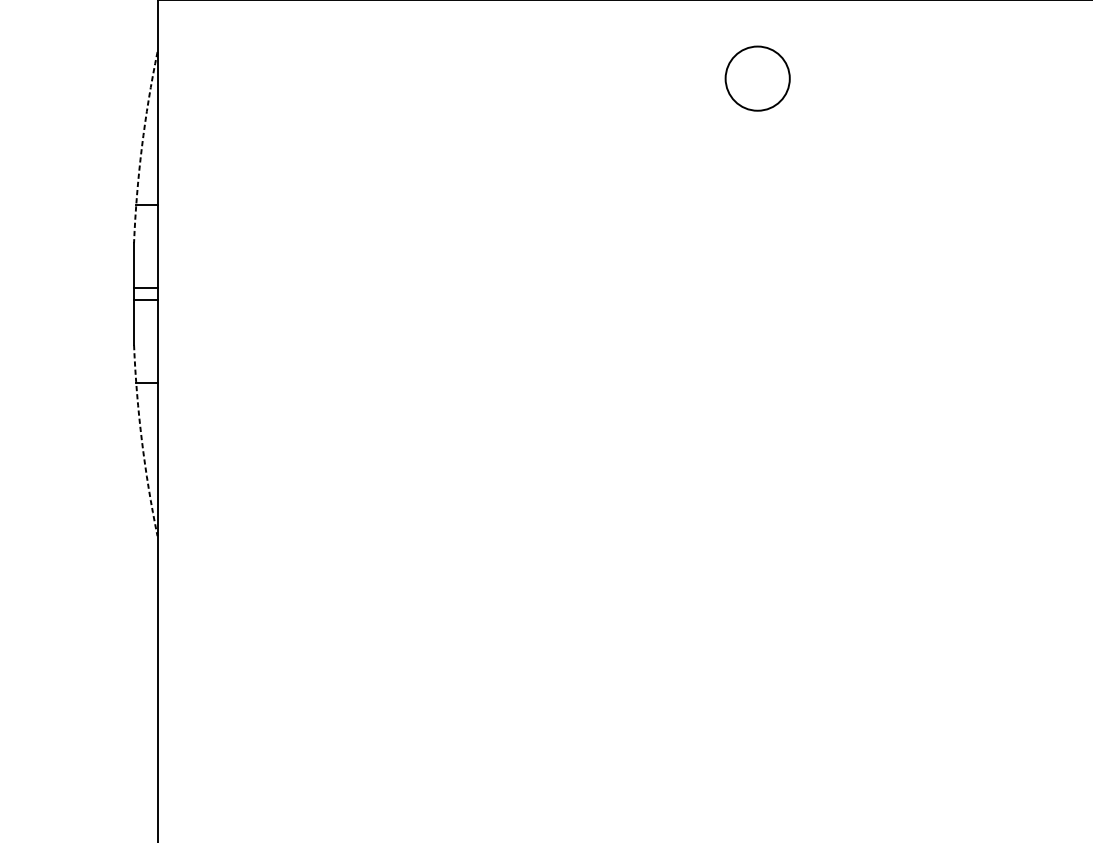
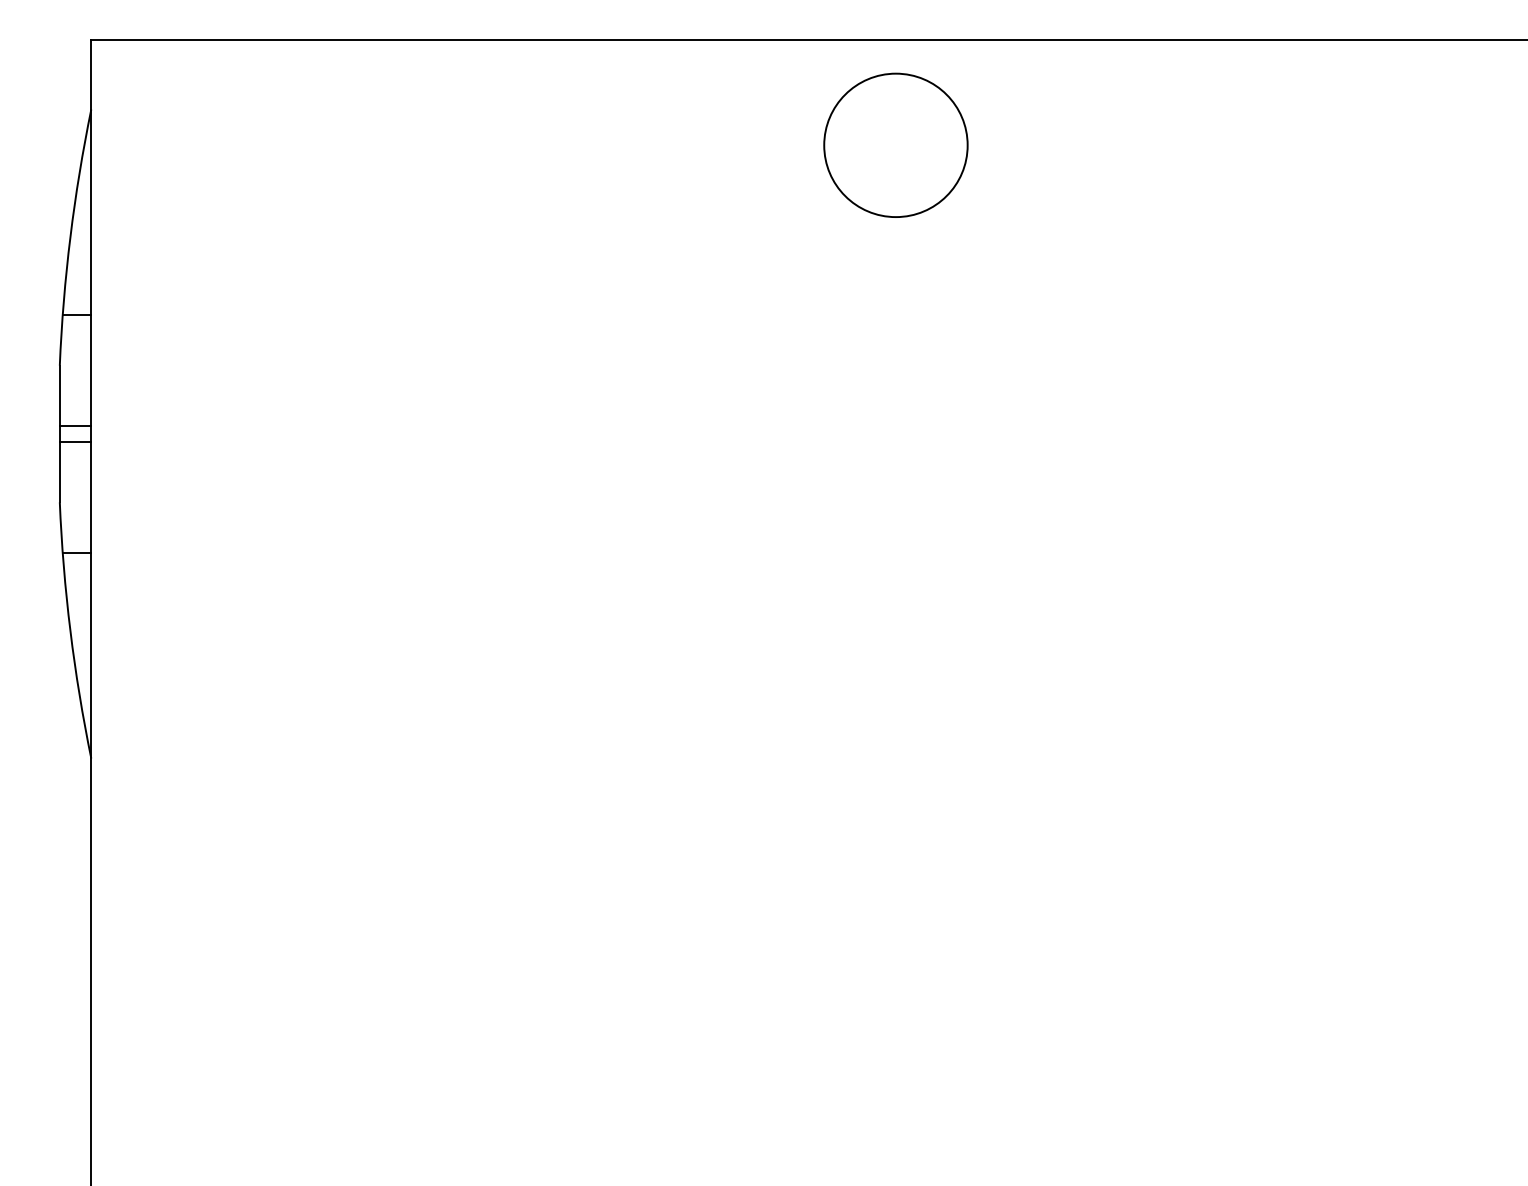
circle: (757, 78) -> (895, 144), size x1.67
arc: (142, 147) -> (70, 237), dashed -> solid
arc: (142, 441) -> (70, 631), dashed -> solid

